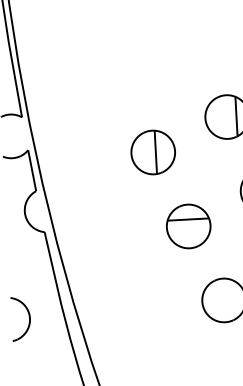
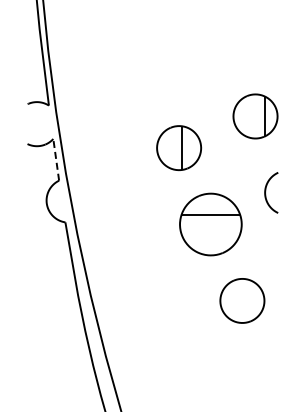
line: (32, 170) -> (56, 159), solid -> dashed
part: (188, 226) -> (210, 224), size x1.4
part: (28, 315) -> (44, 305), removed

